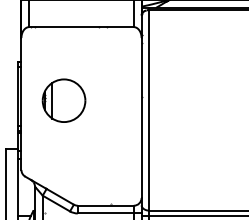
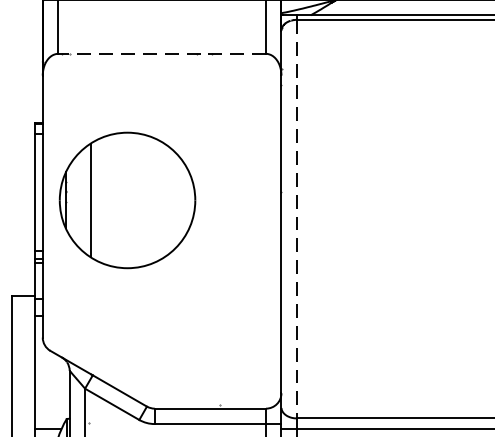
line: (81, 27) -> (162, 54), solid -> dashed
part: (63, 100) -> (126, 199), size x1.6
line: (149, 110) -> (297, 219), solid -> dashed

